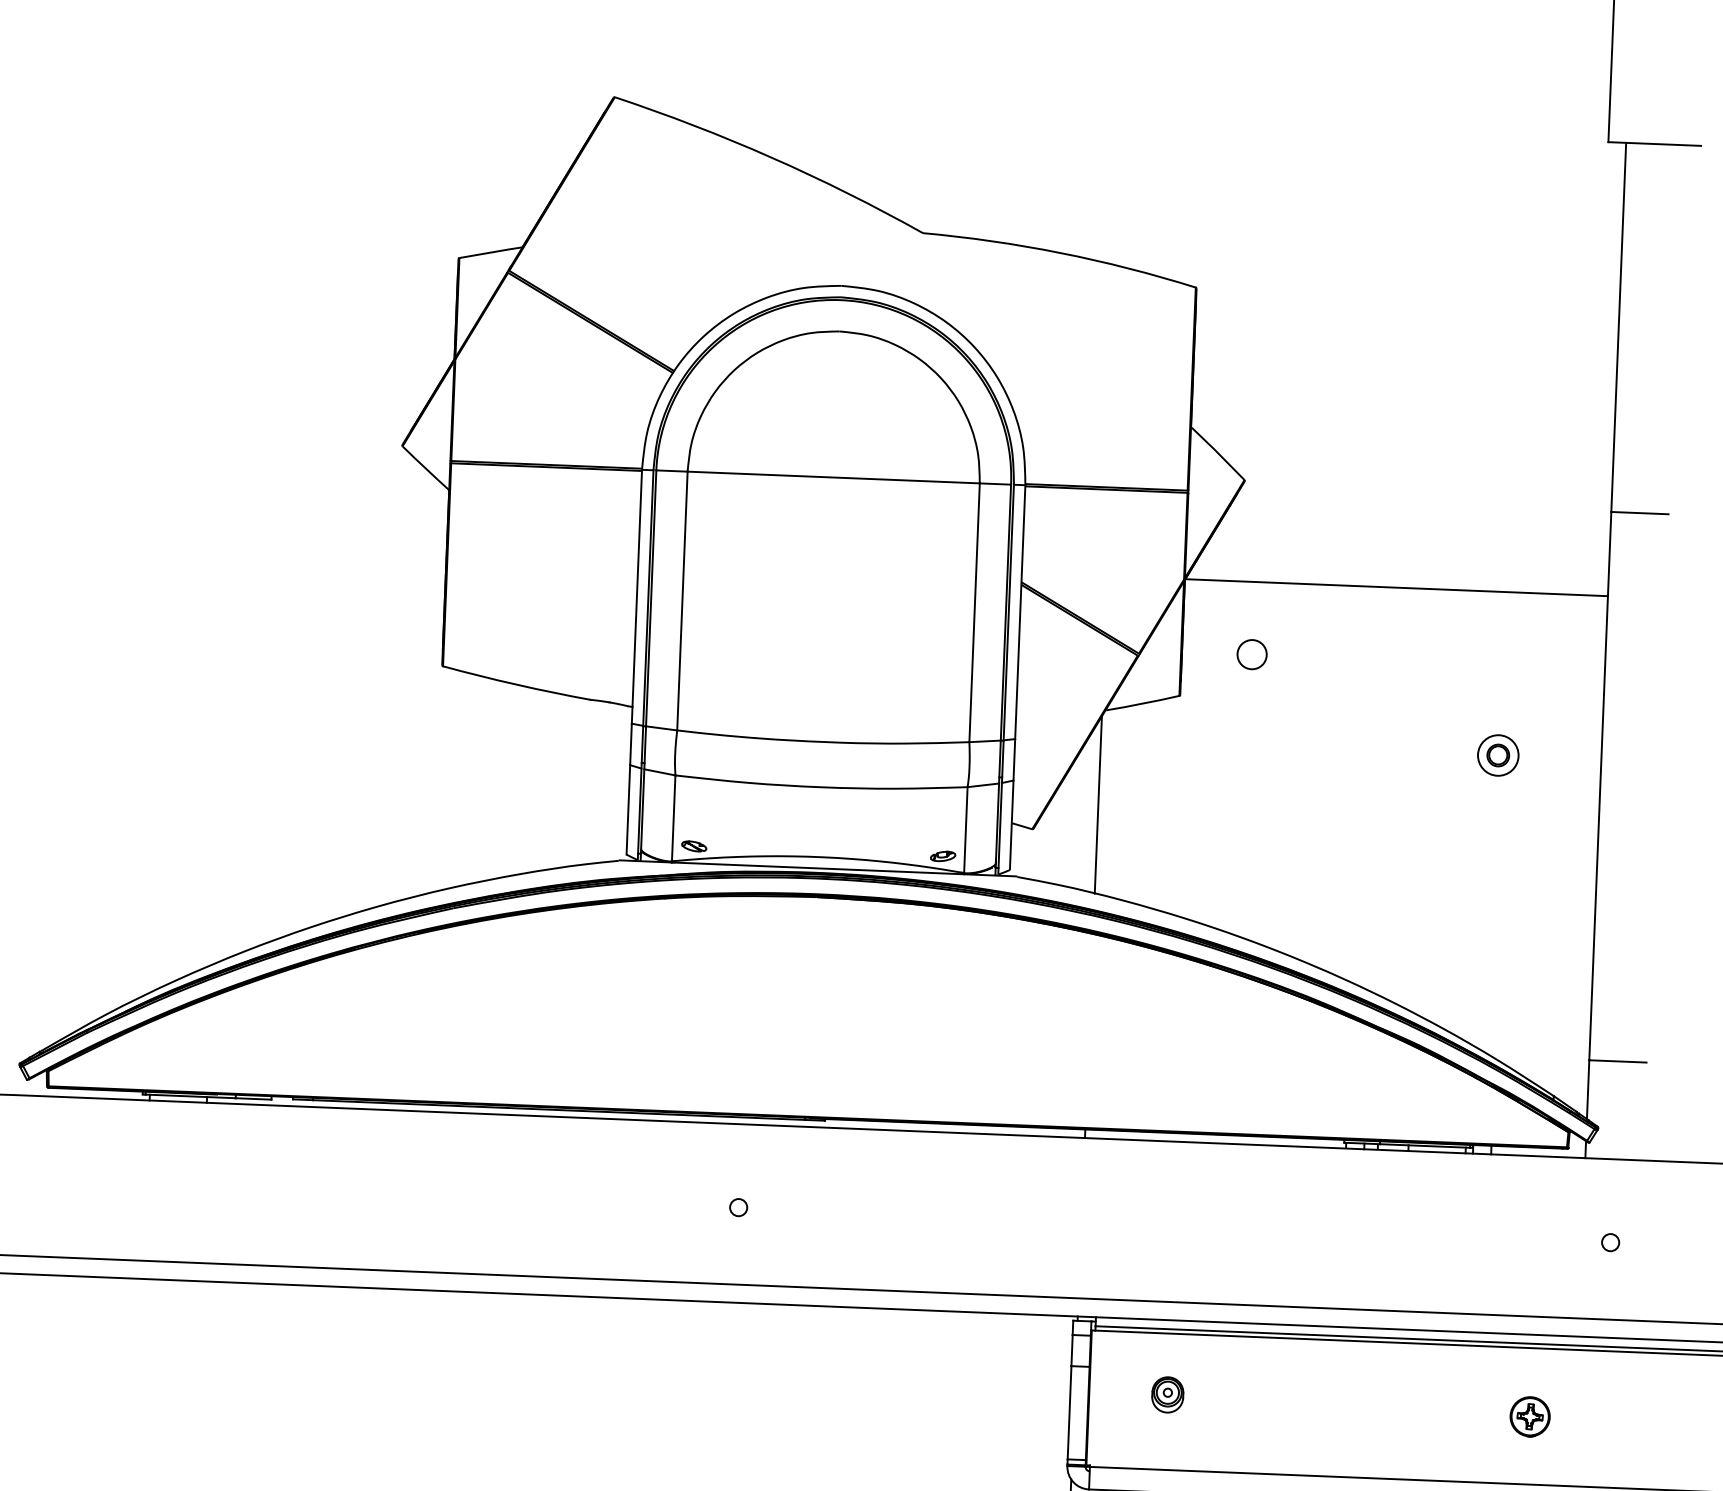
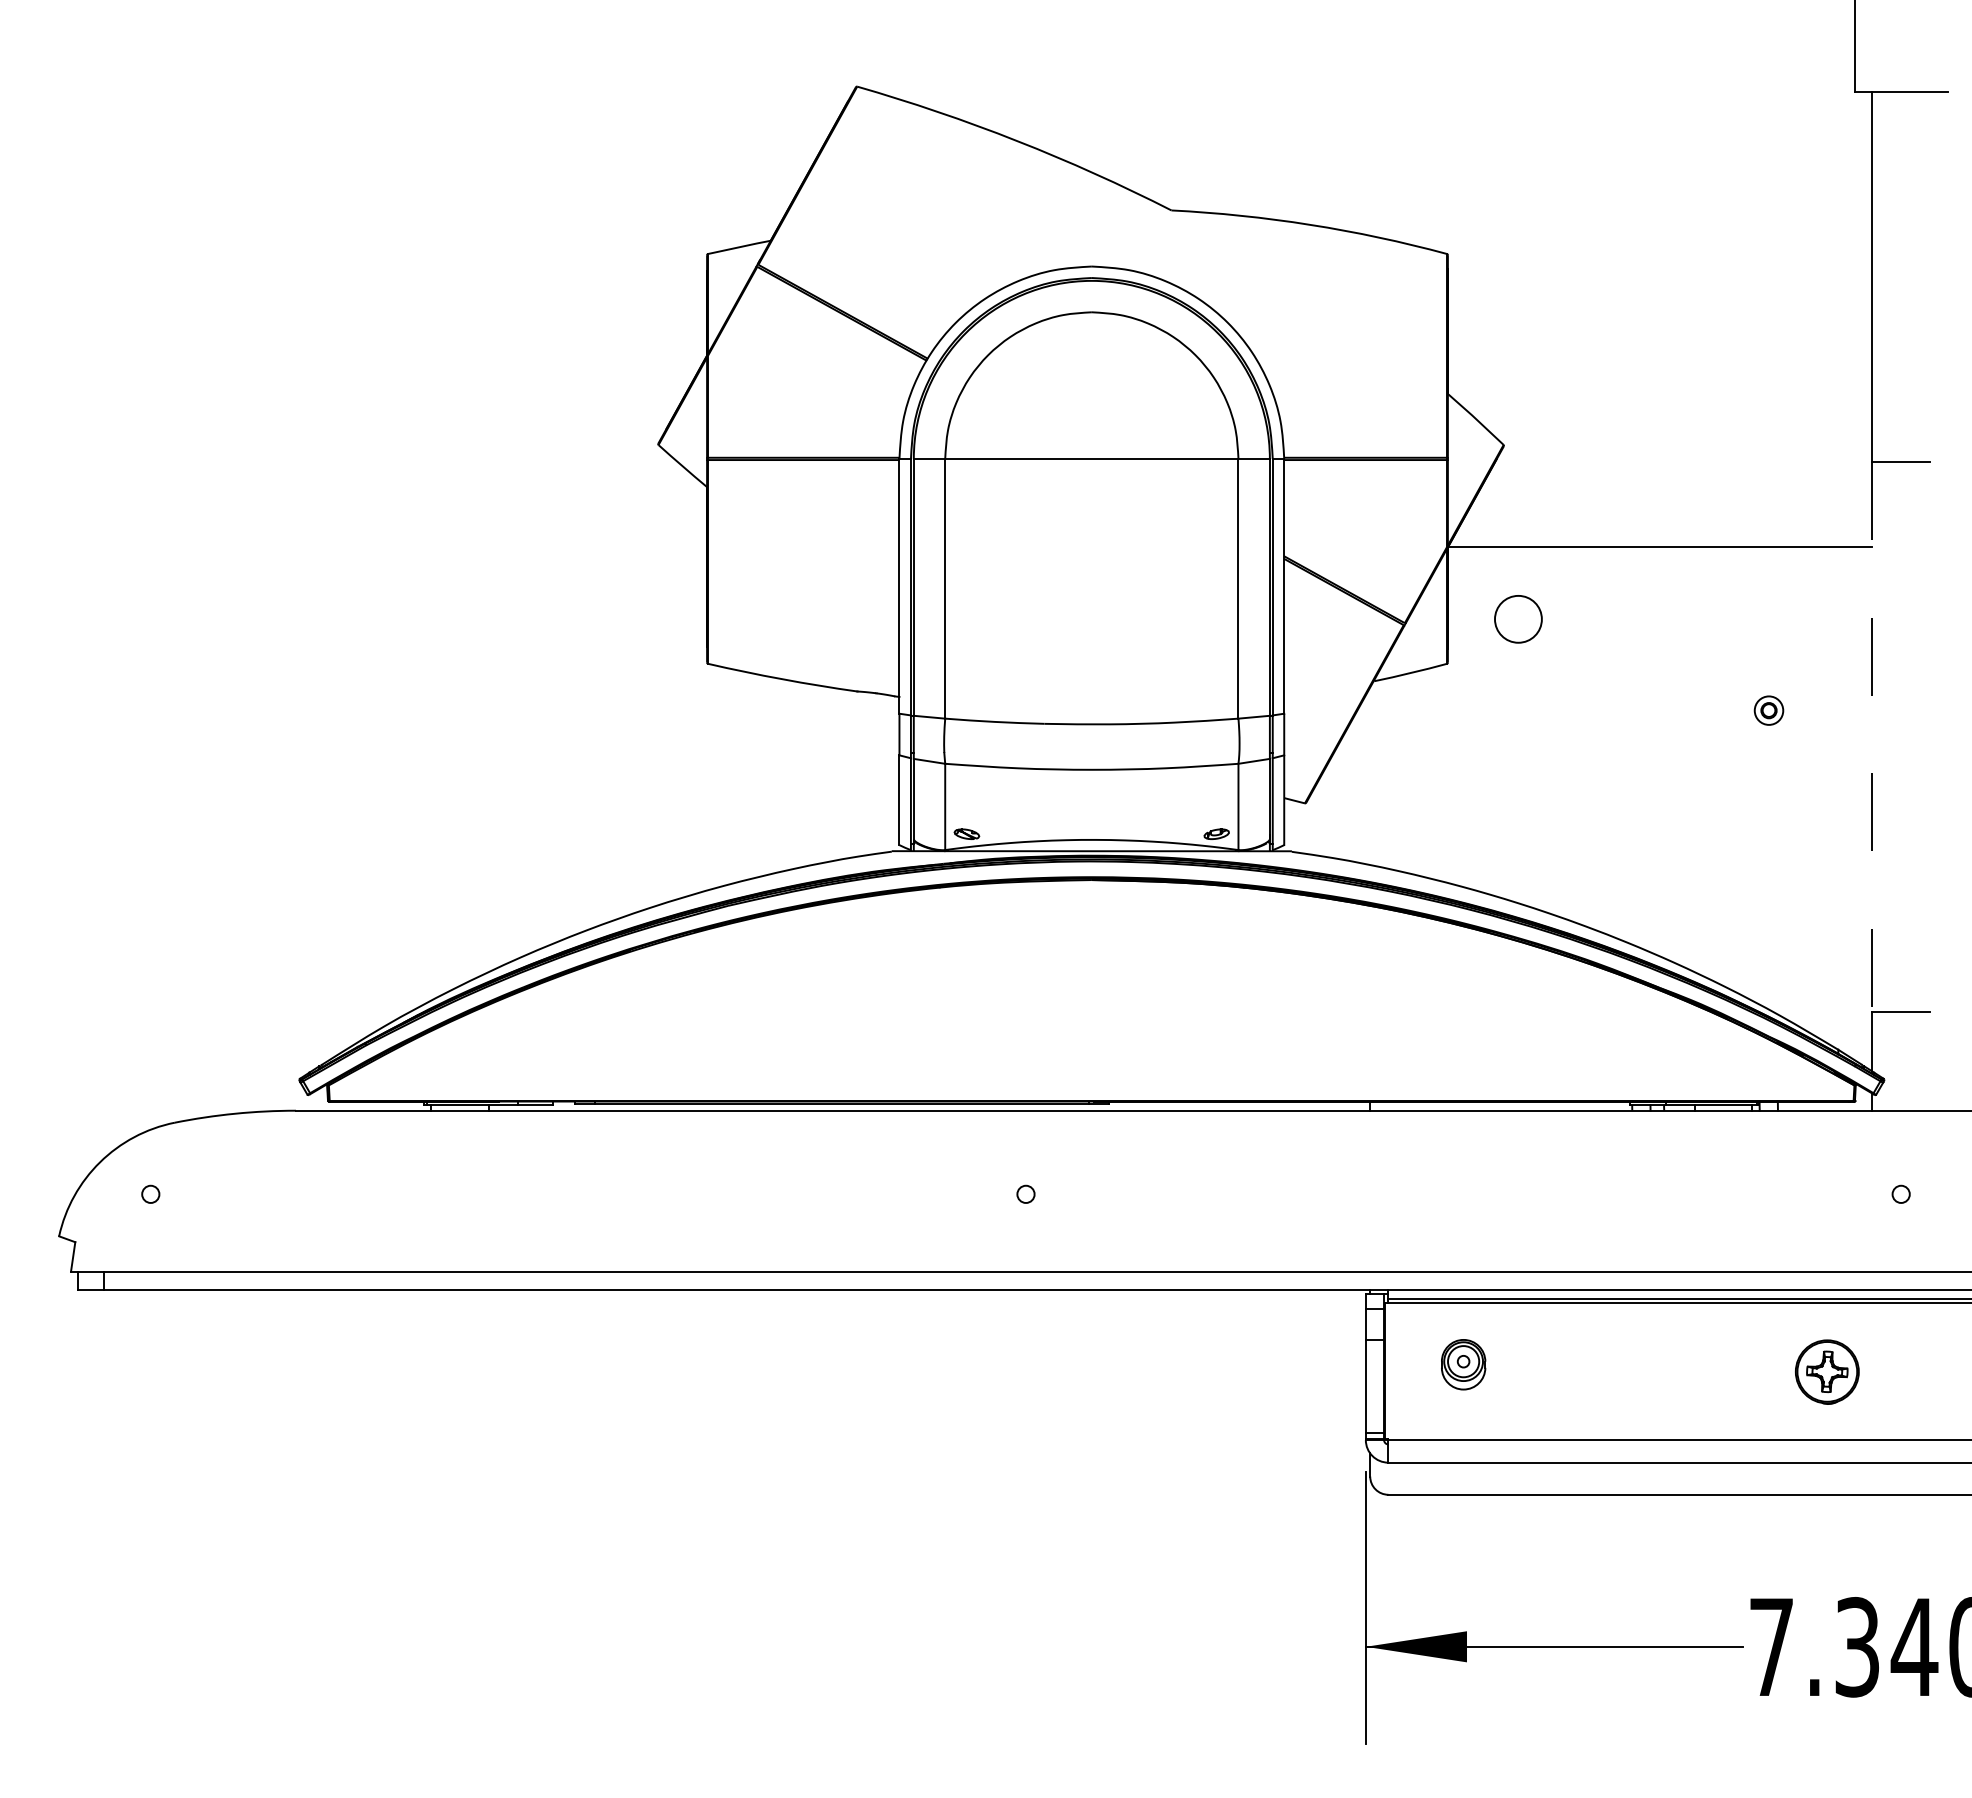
circle: (1251, 654) -> (1517, 619), size x1.6
part: (1497, 755) -> (1768, 710), size x0.7
line: (1600, 786) -> (1872, 737), solid -> dashed
line: (1098, 805) -> (1370, 776), removed
part: (1167, 1394) -> (1463, 1364), size x1.4
part: (1530, 1417) -> (1827, 1372), size x1.6

